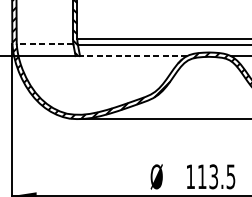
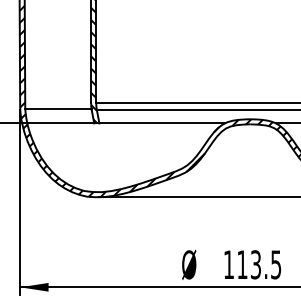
line: (44, 44) -> (57, 109), dashed -> solid
line: (133, 56) -> (162, 123), dashed -> solid

